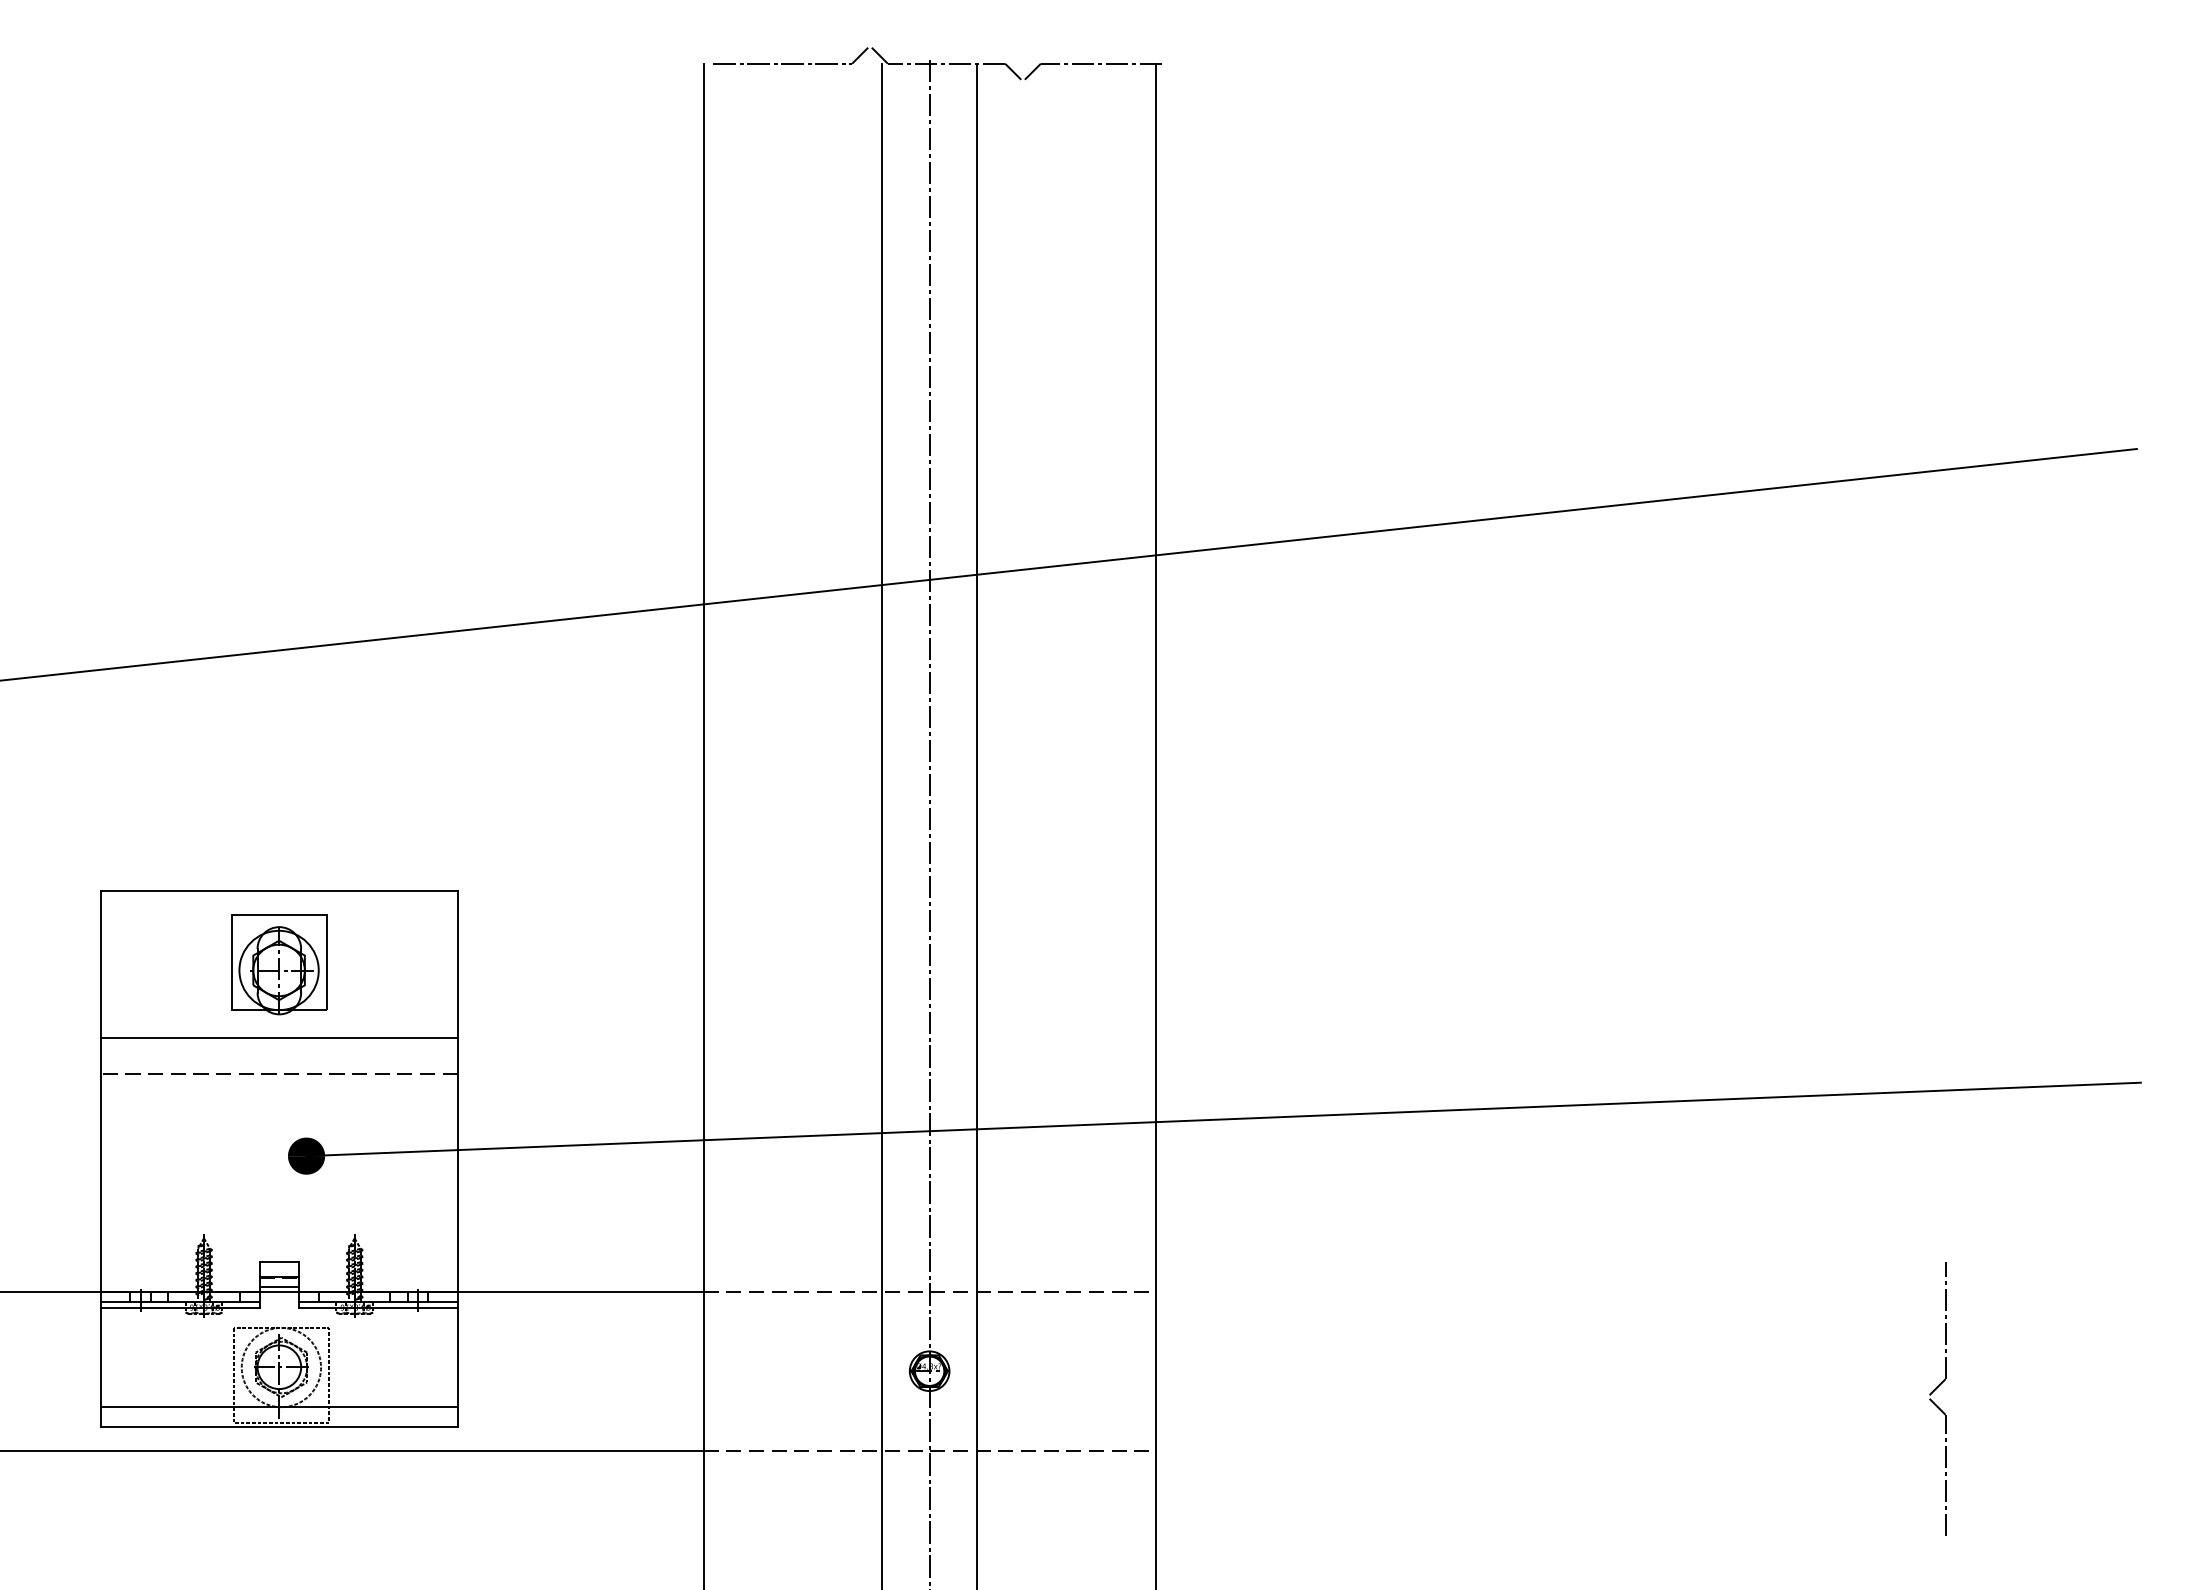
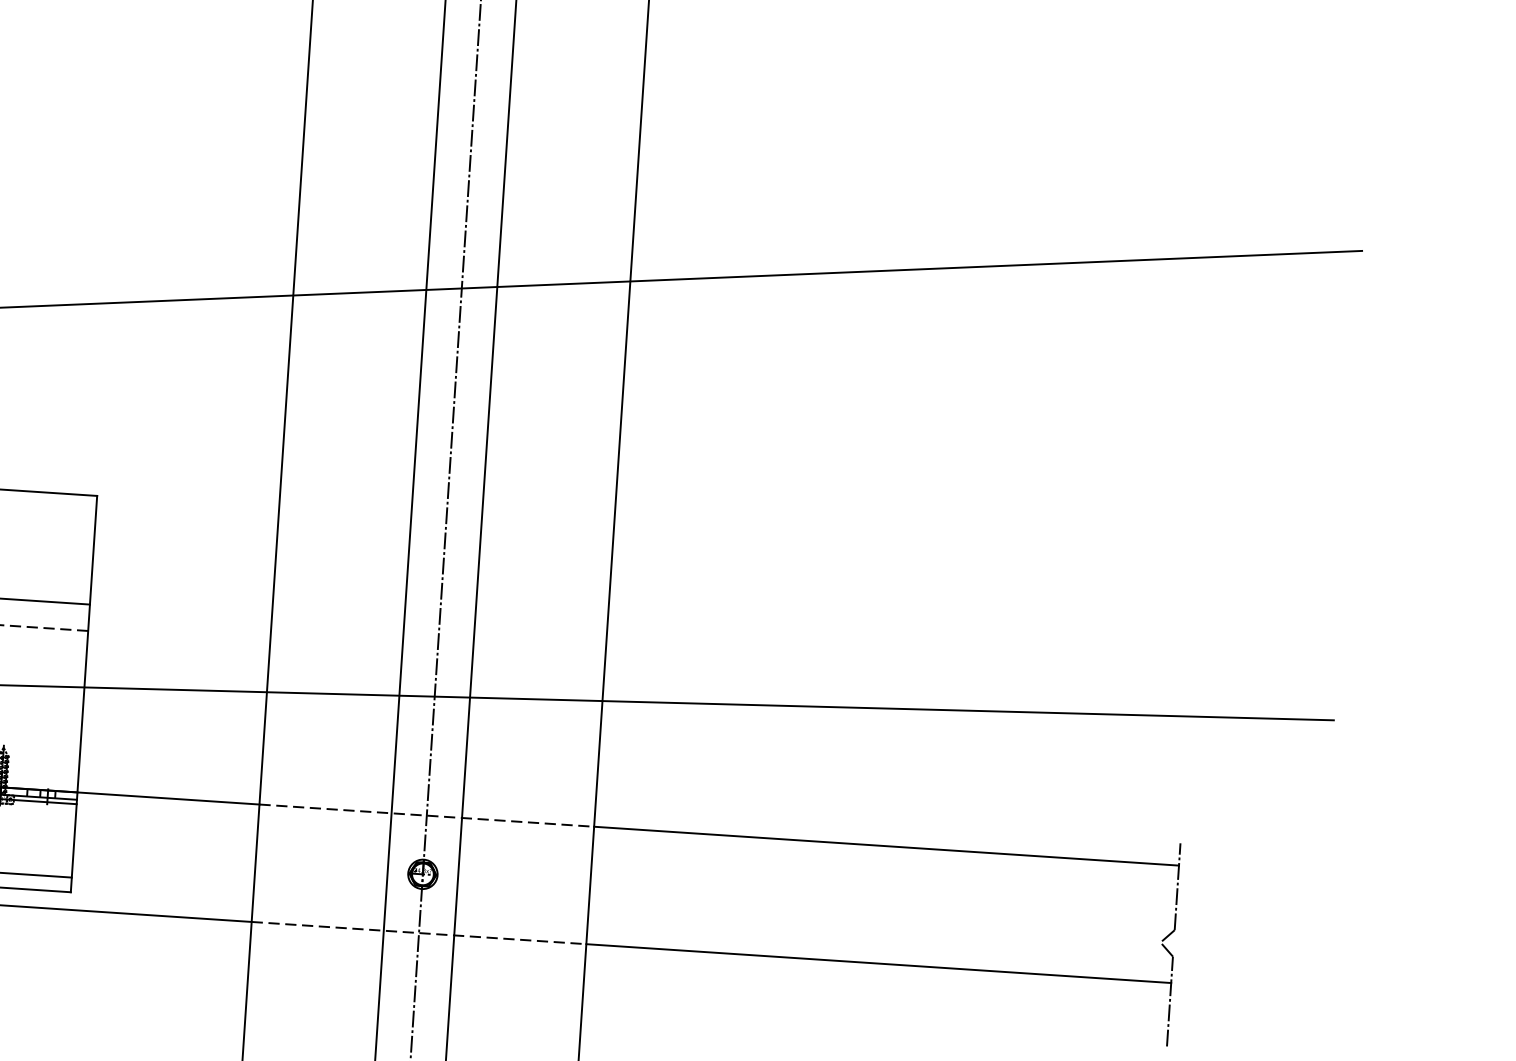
line: (1550, 1291) -> (886, 845), added
line: (1550, 1450) -> (878, 963), added

